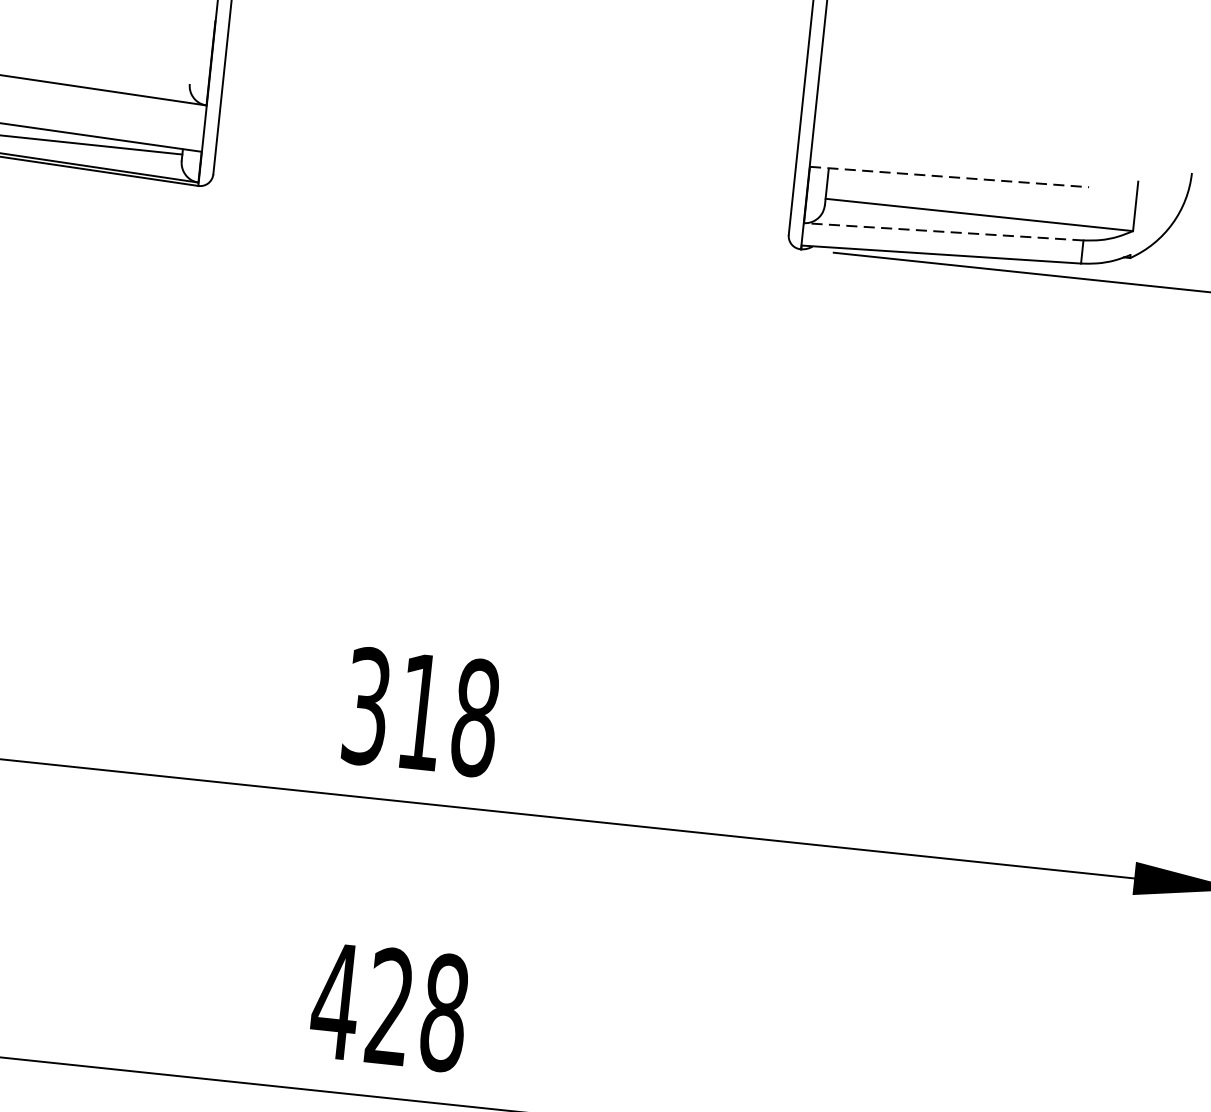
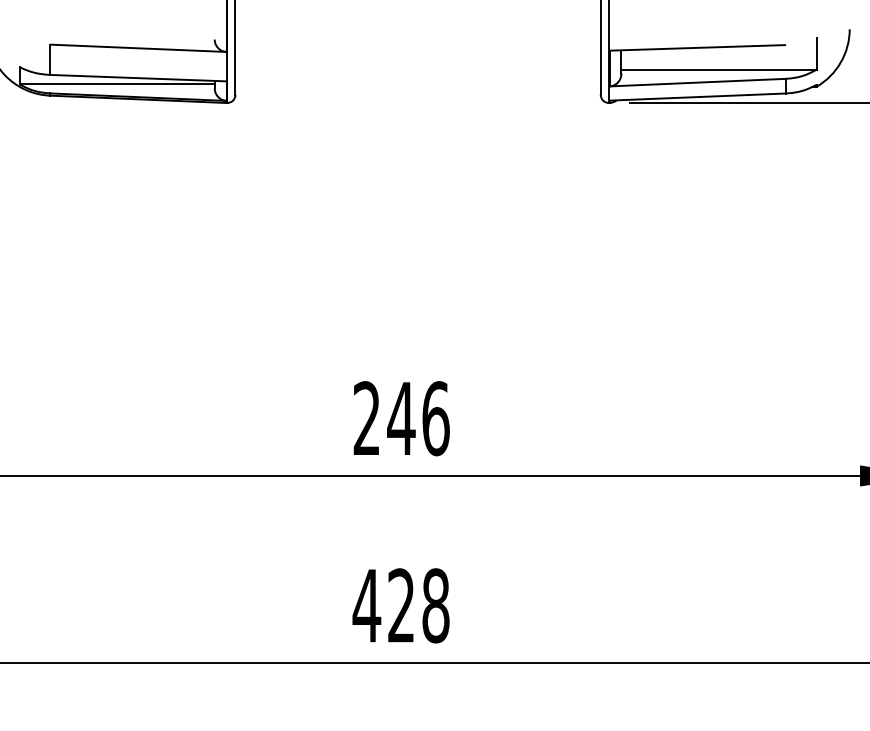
line: (949, 176) -> (697, 47), dashed -> solid
line: (943, 231) -> (697, 82), dashed -> solid
text: (421, 711) -> (401, 418), 318 -> 246

